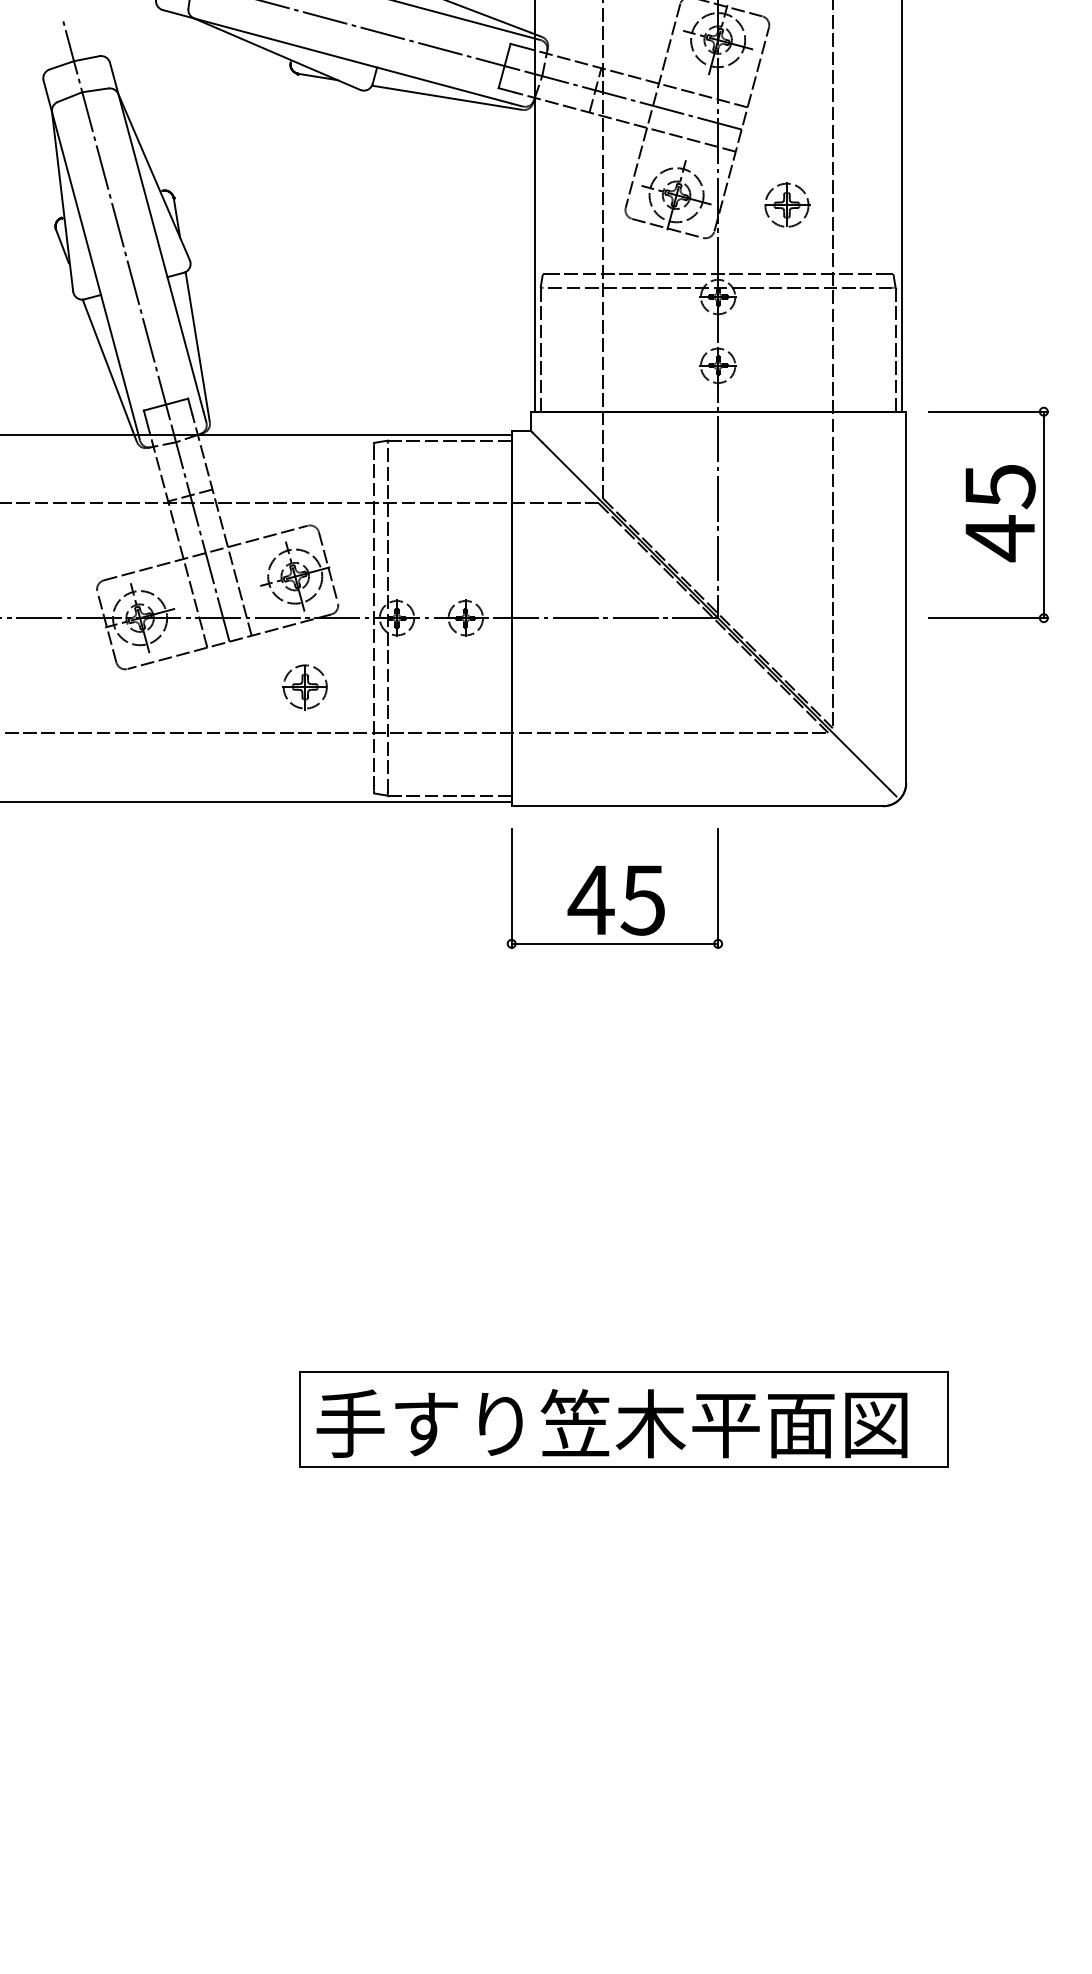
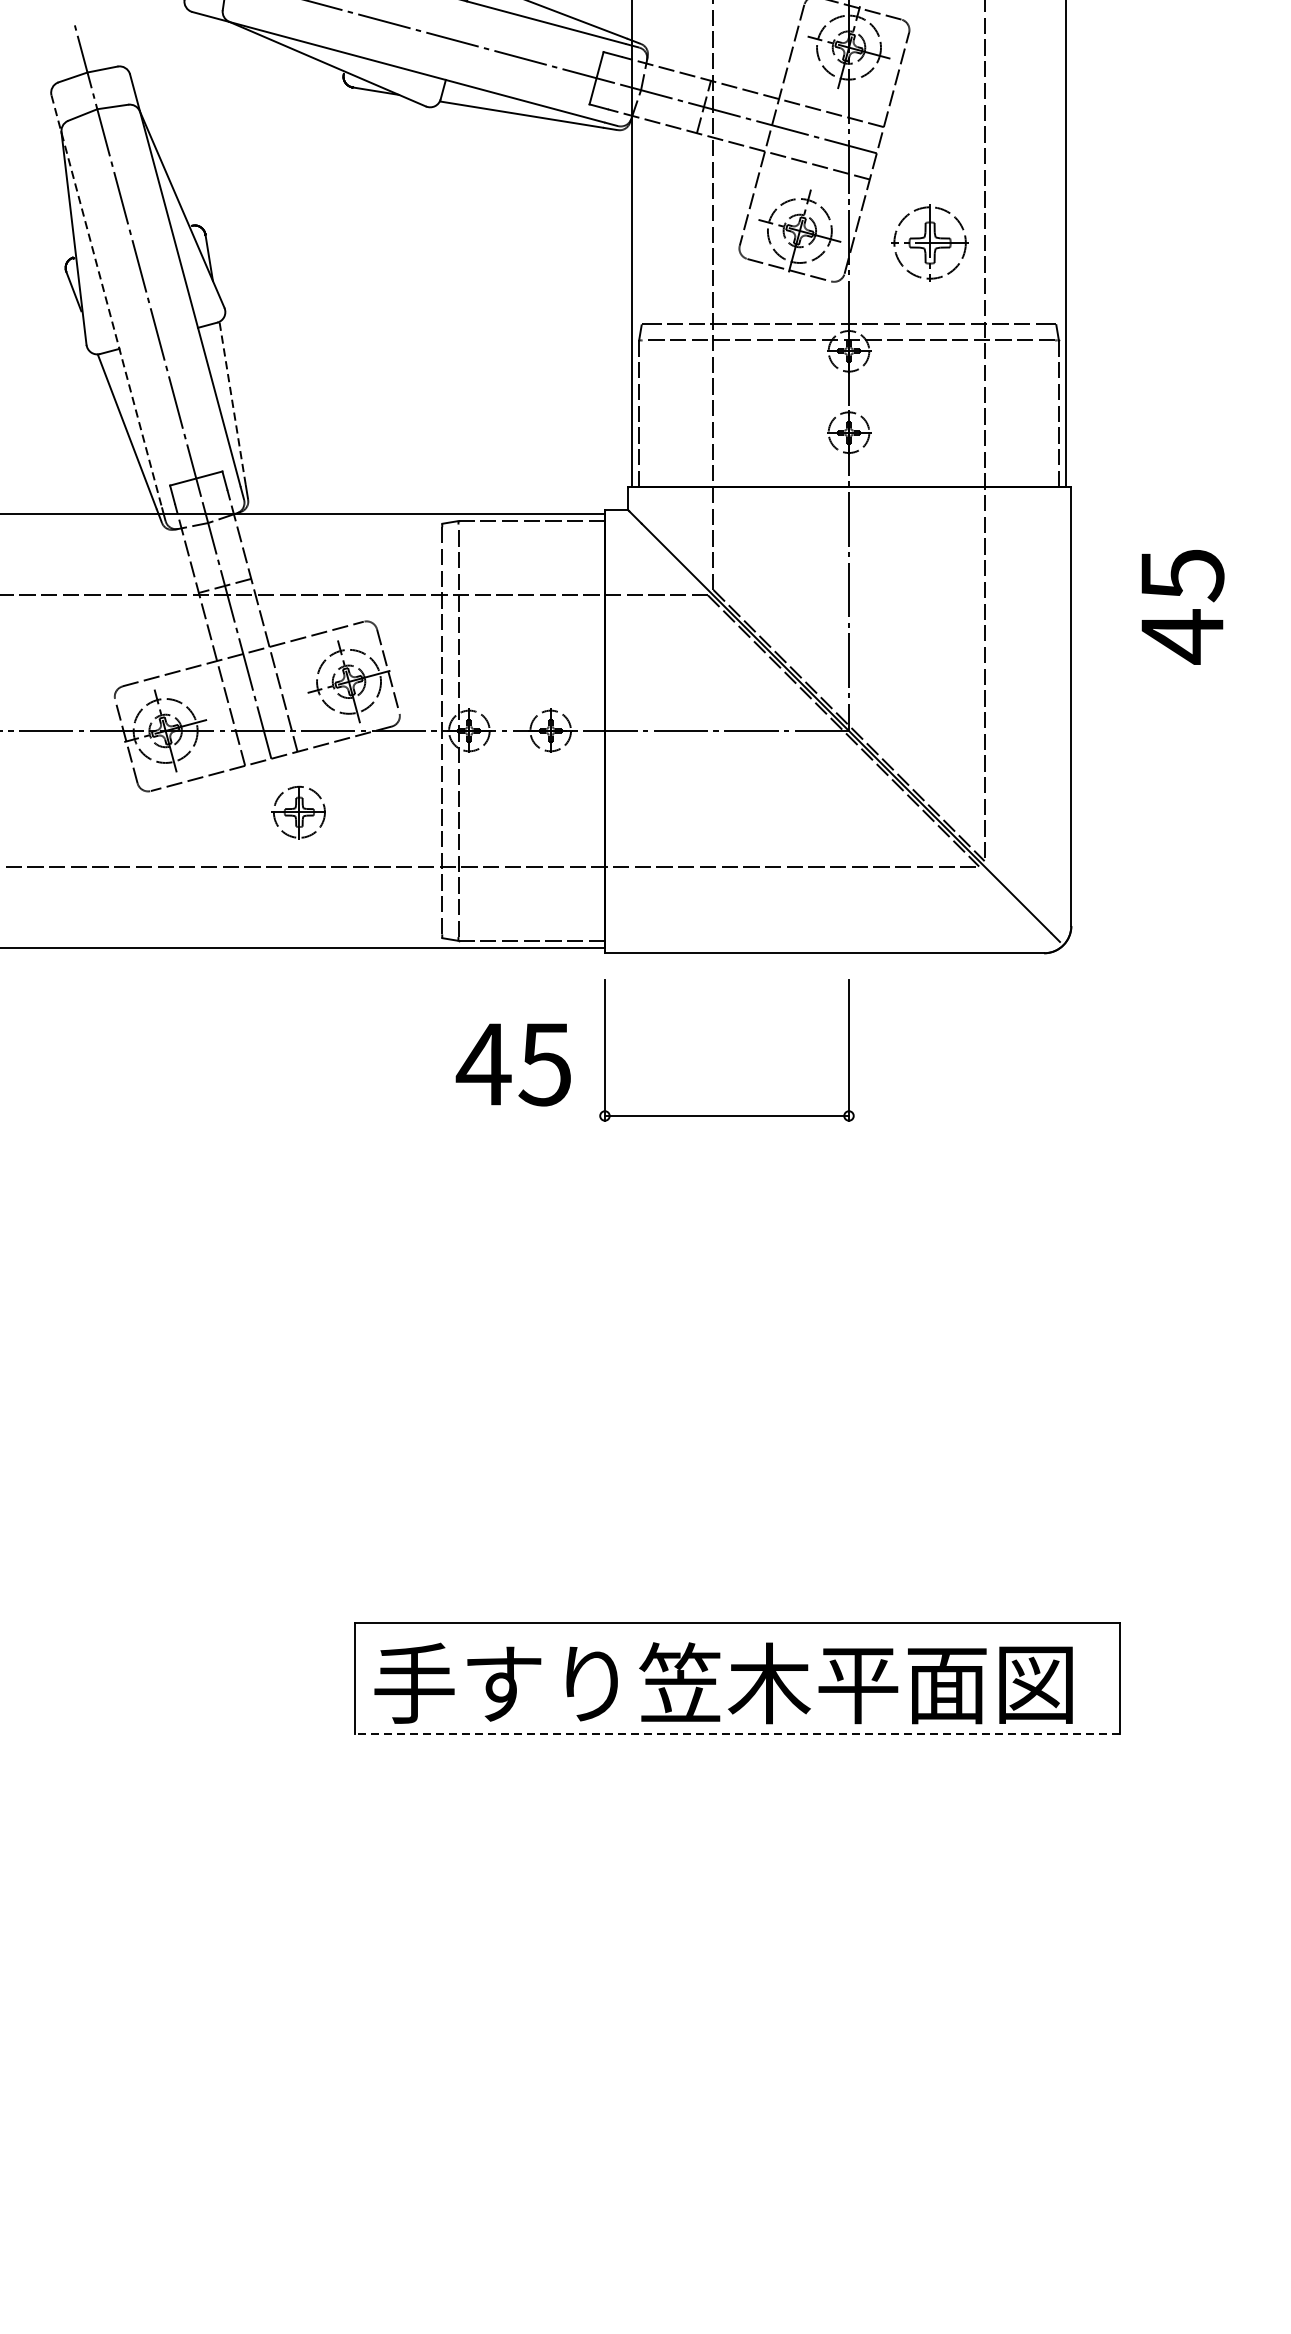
part: (787, 204) -> (931, 241), size x1.4
line: (90, 255) -> (107, 302), solid -> dashed
line: (196, 341) -> (232, 403), solid -> dashed
part: (1043, 514) -> (1233, 608), removed
part: (304, 687) -> (298, 812), moved
text: (615, 900) -> (512, 1064), moved
line: (623, 1466) -> (737, 1733), solid -> dashed

